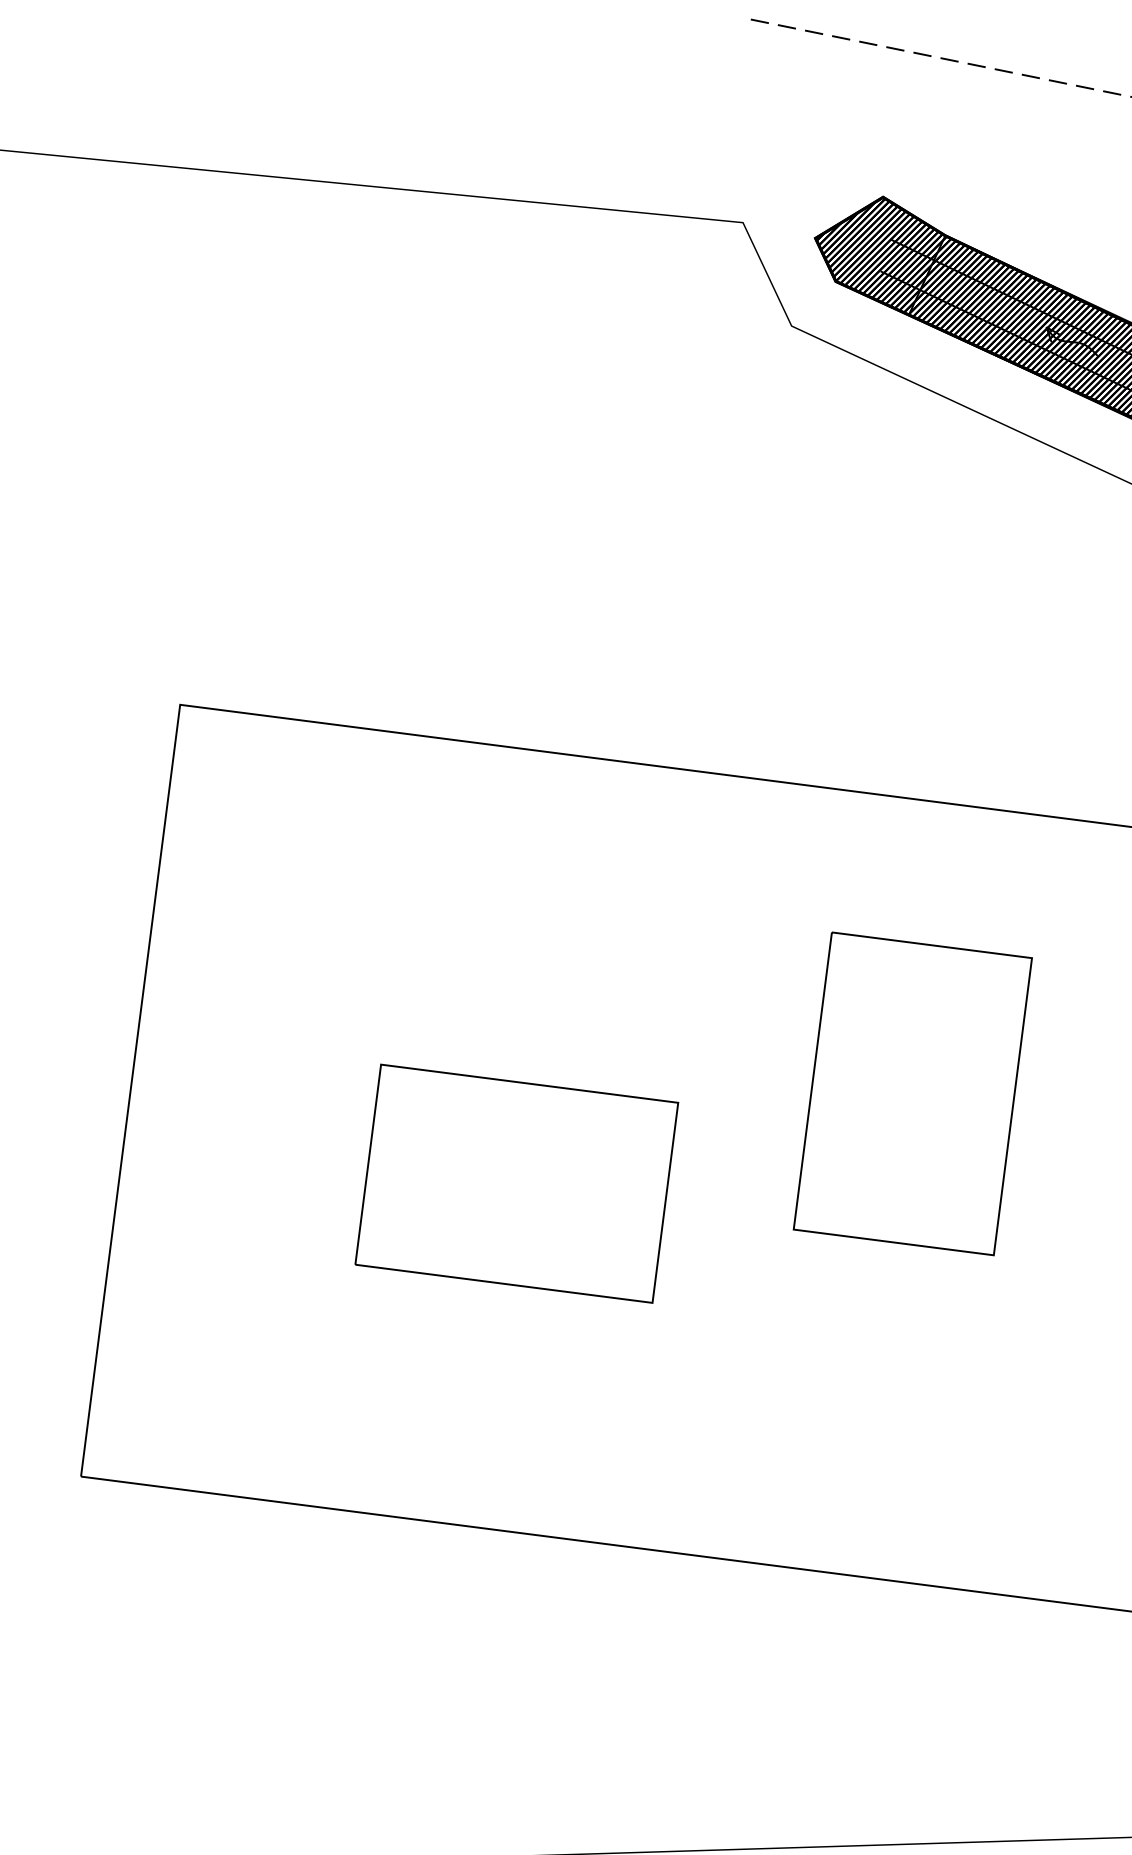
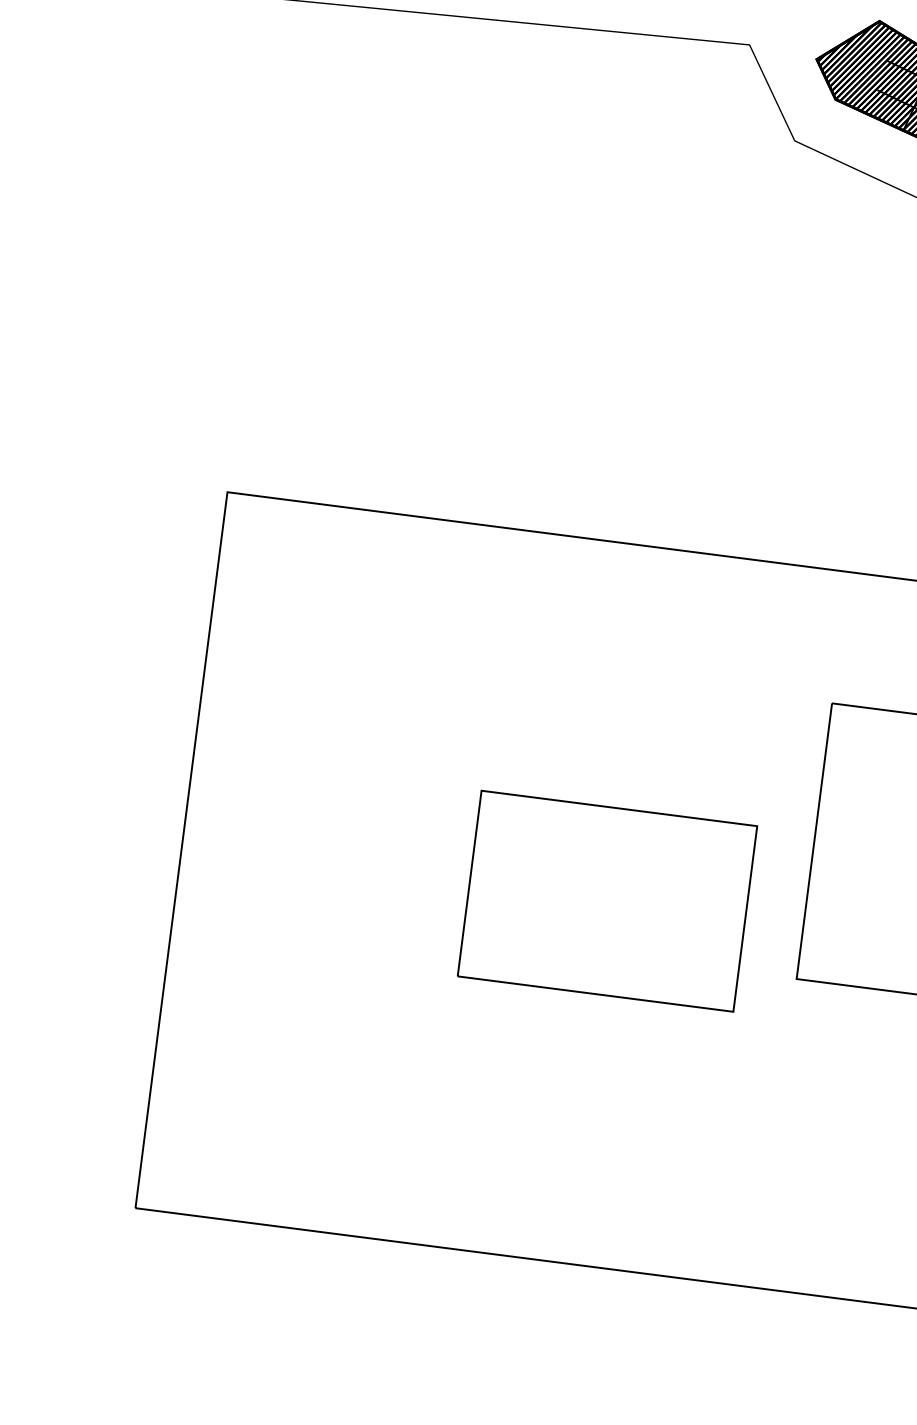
part: (516, 1183) -> (607, 901), moved

